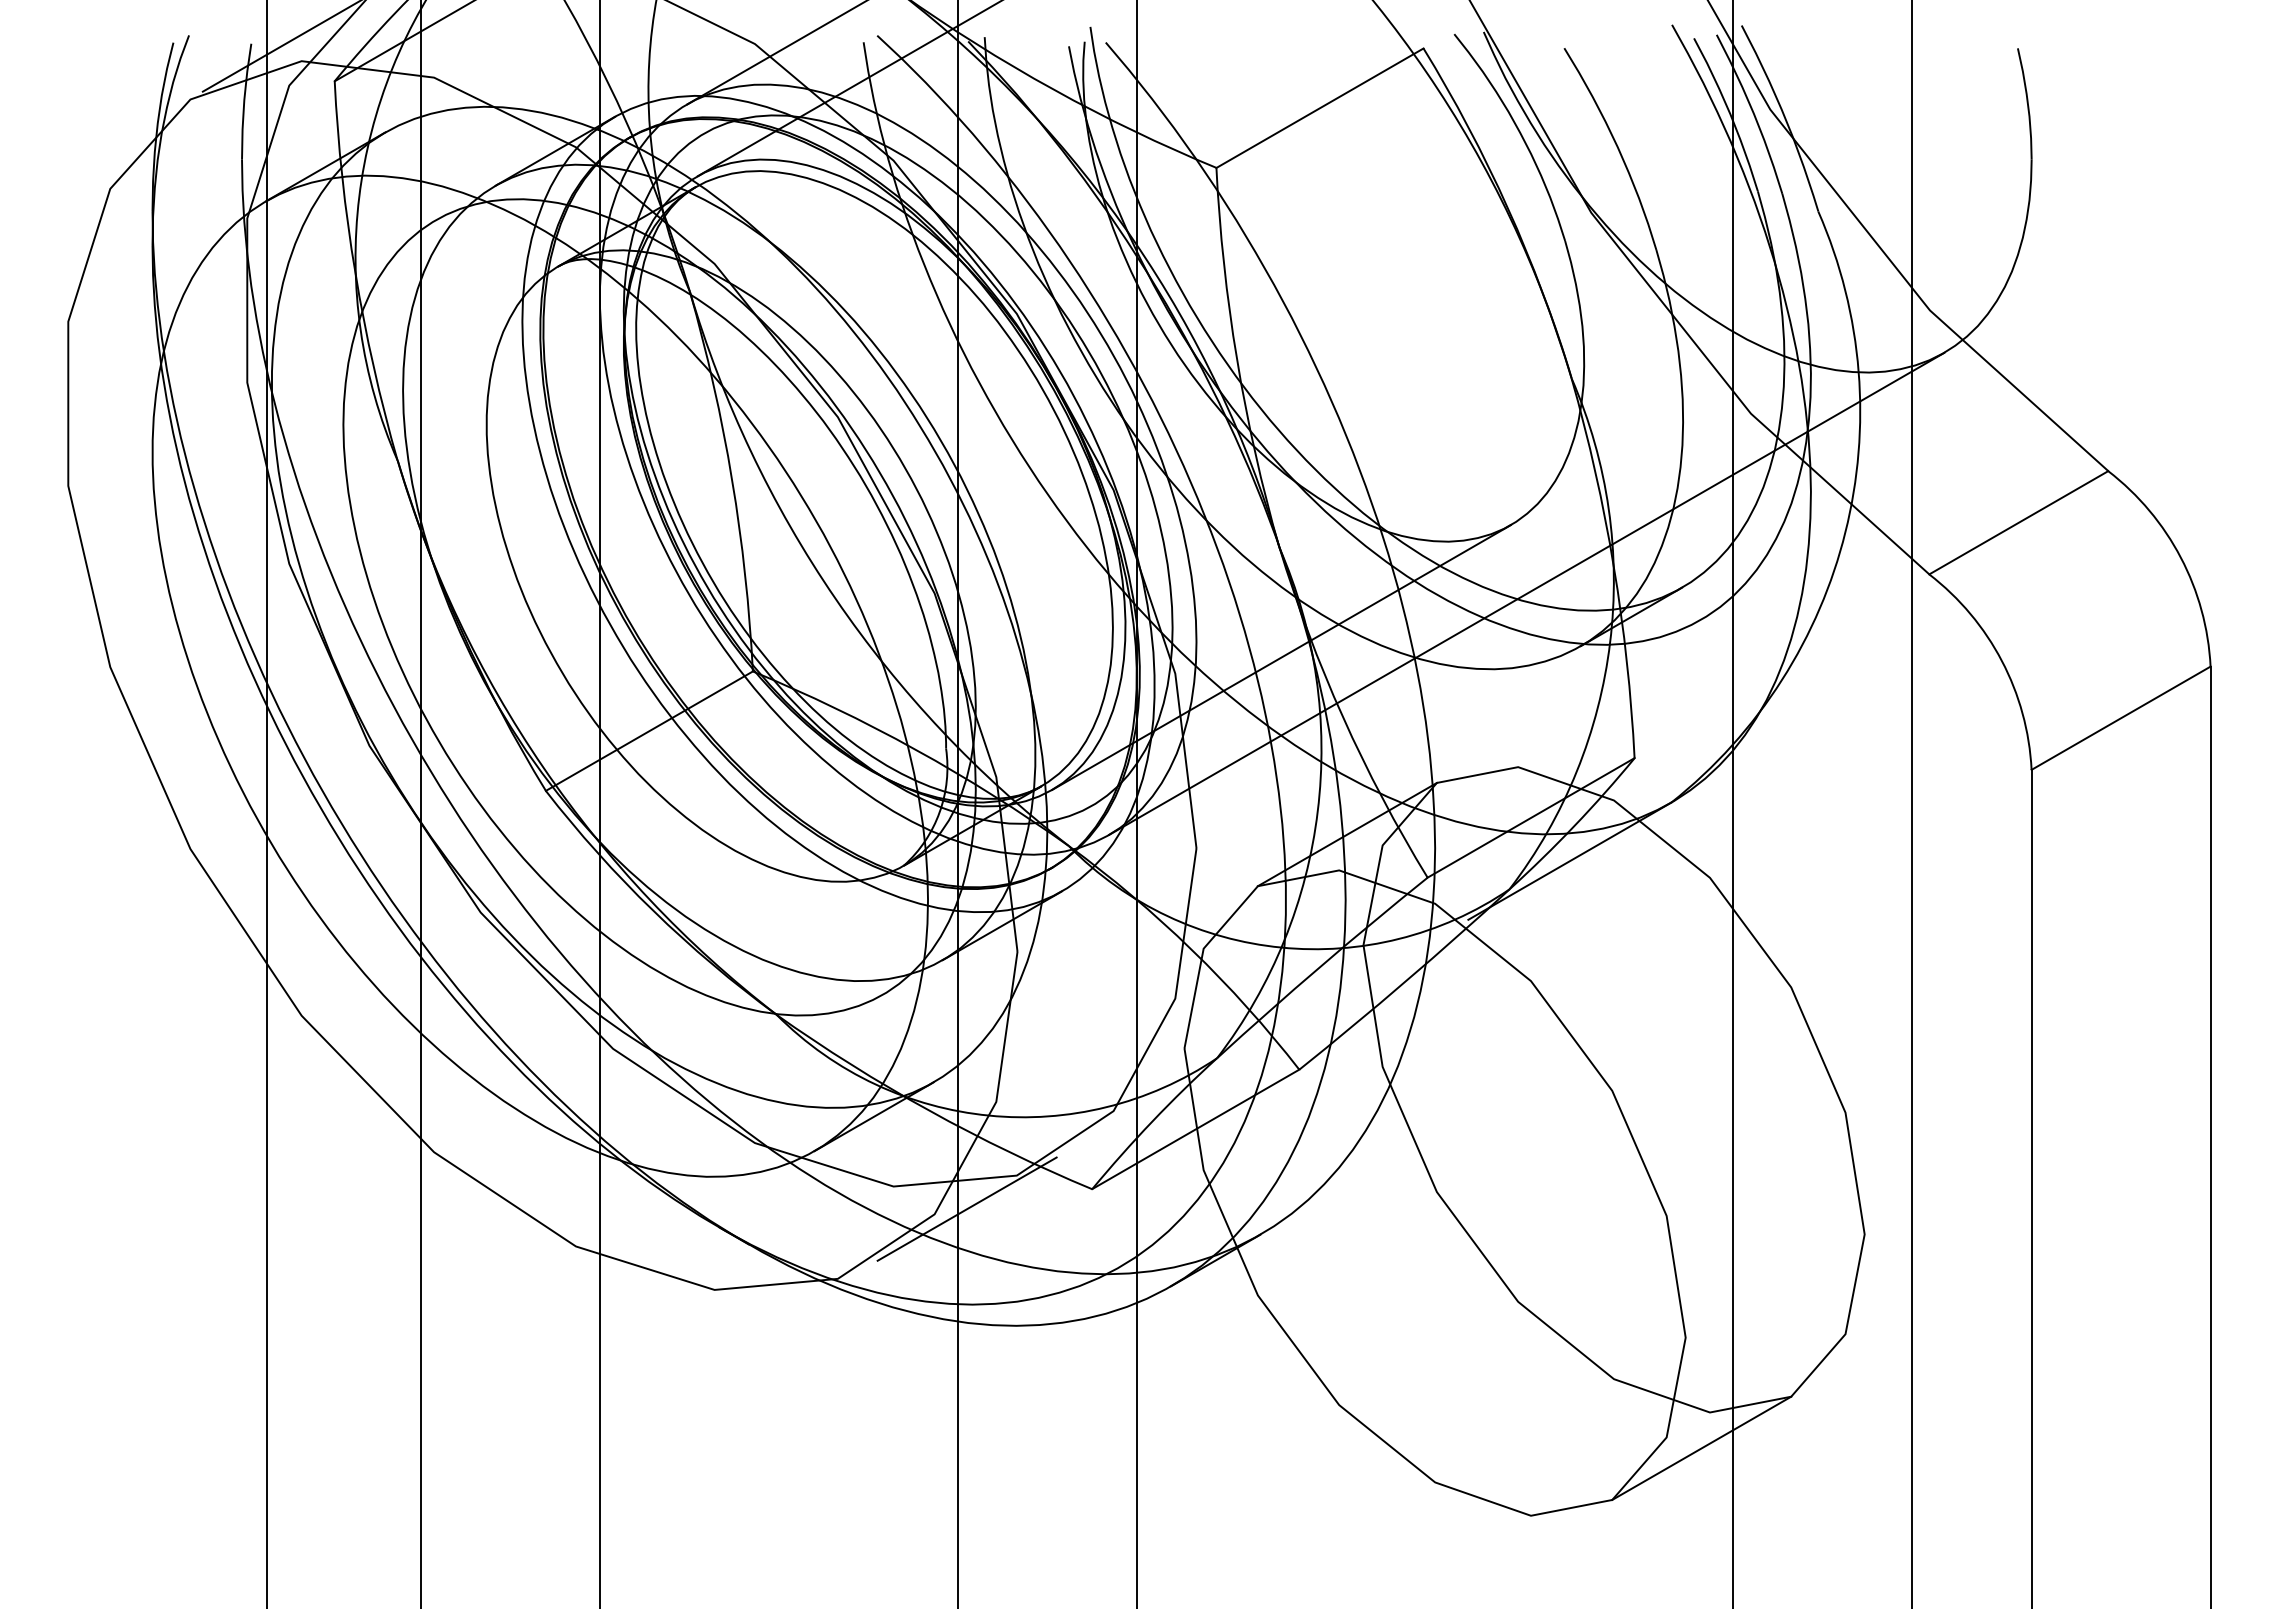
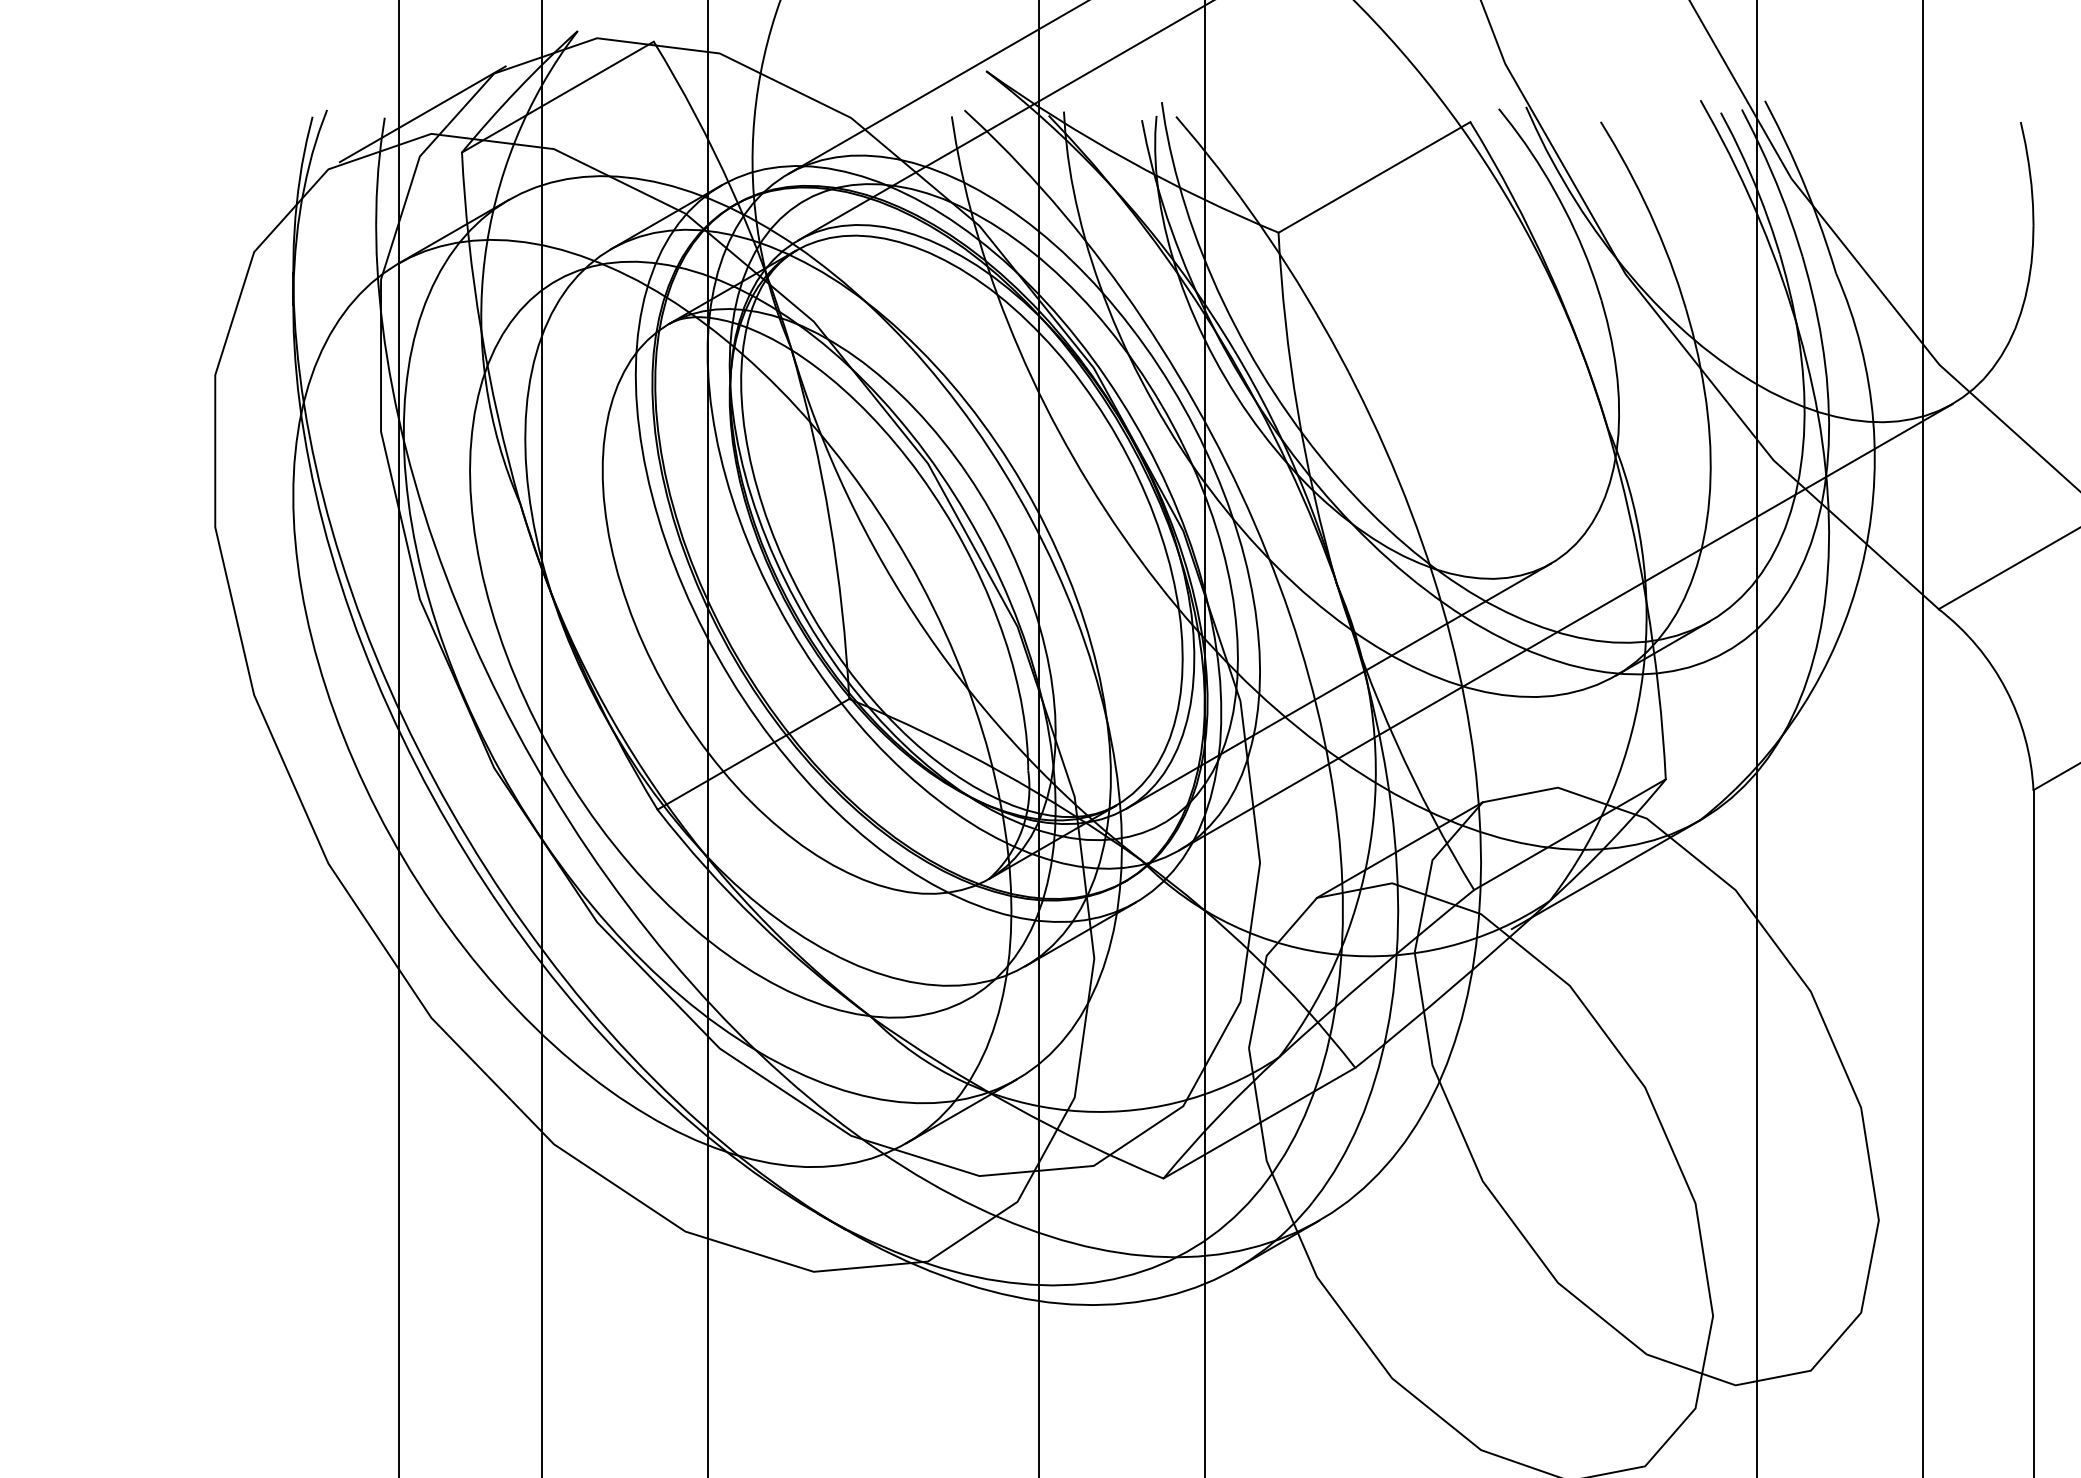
line: (966, 1208) -> (1047, 1196), removed
line: (1701, 1447) -> (1727, 1417), removed

